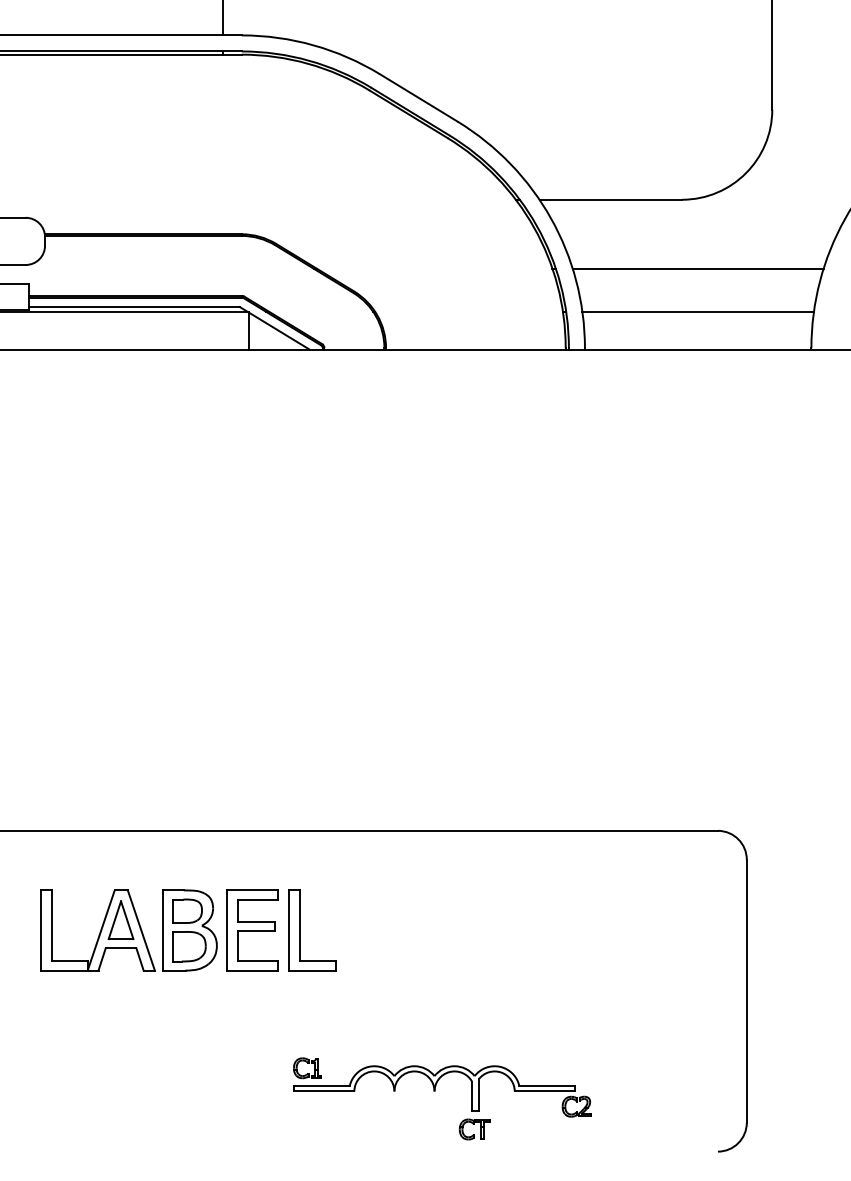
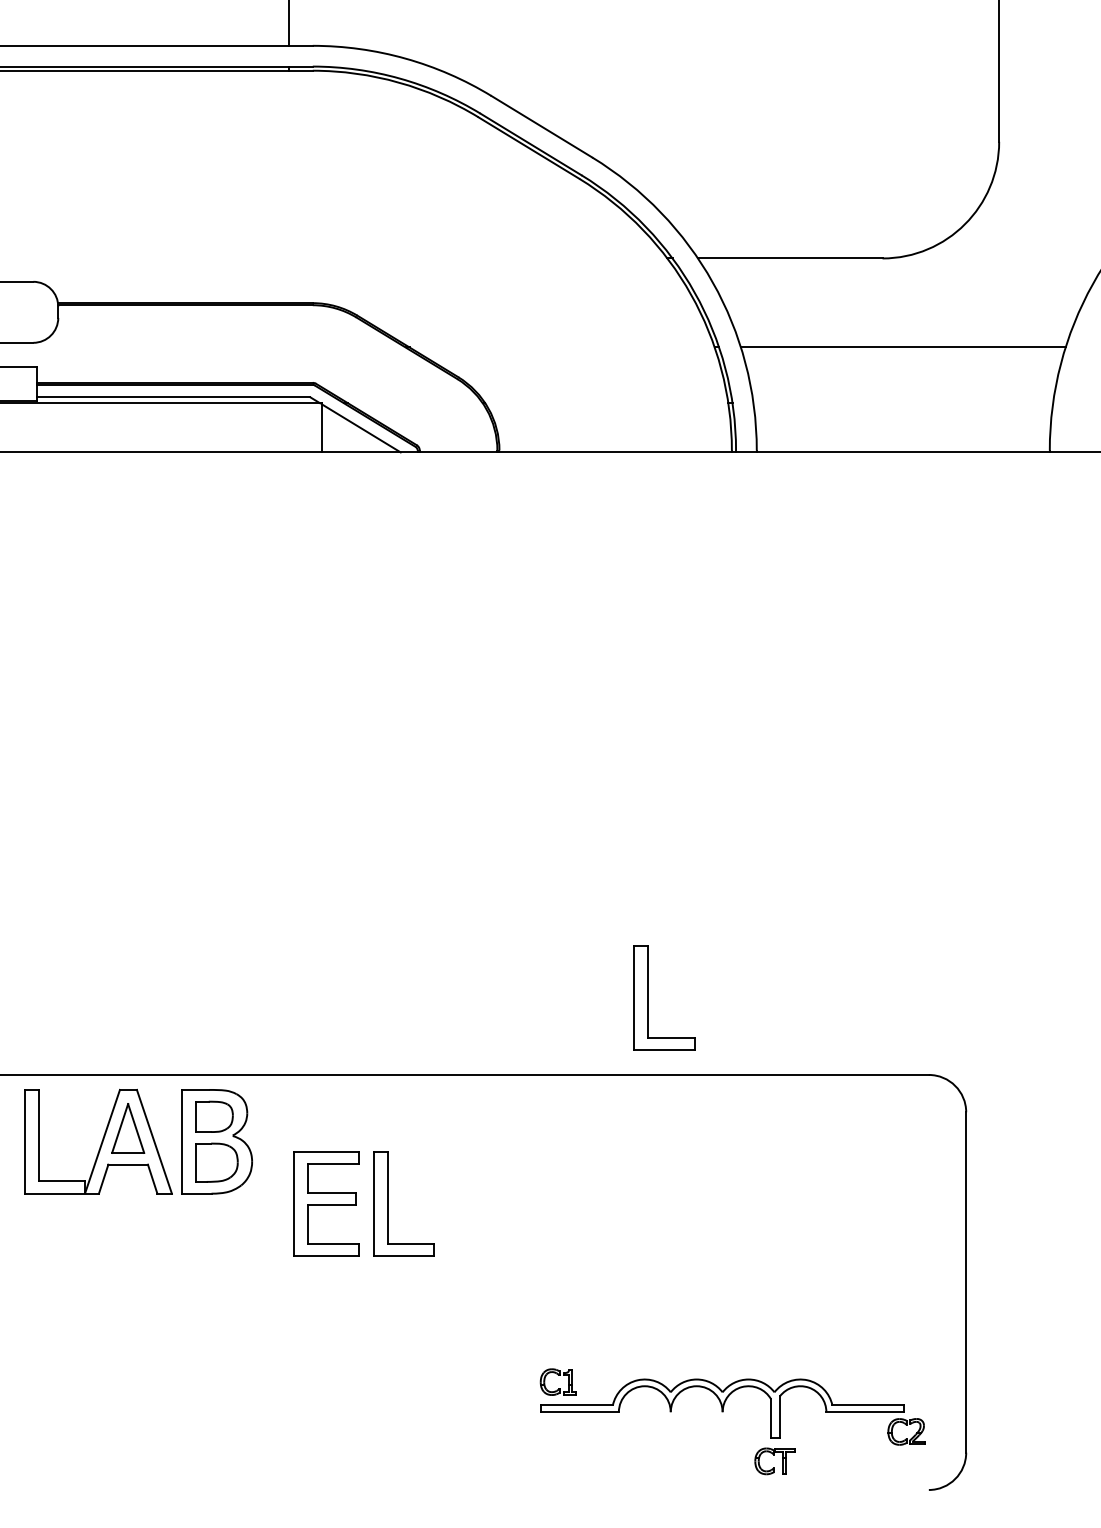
line: (697, 311) -> (902, 403), removed
part: (501, 771) -> (648, 998), added
part: (128, 930) -> (137, 1141), moved
part: (435, 1091) -> (723, 1412), moved

